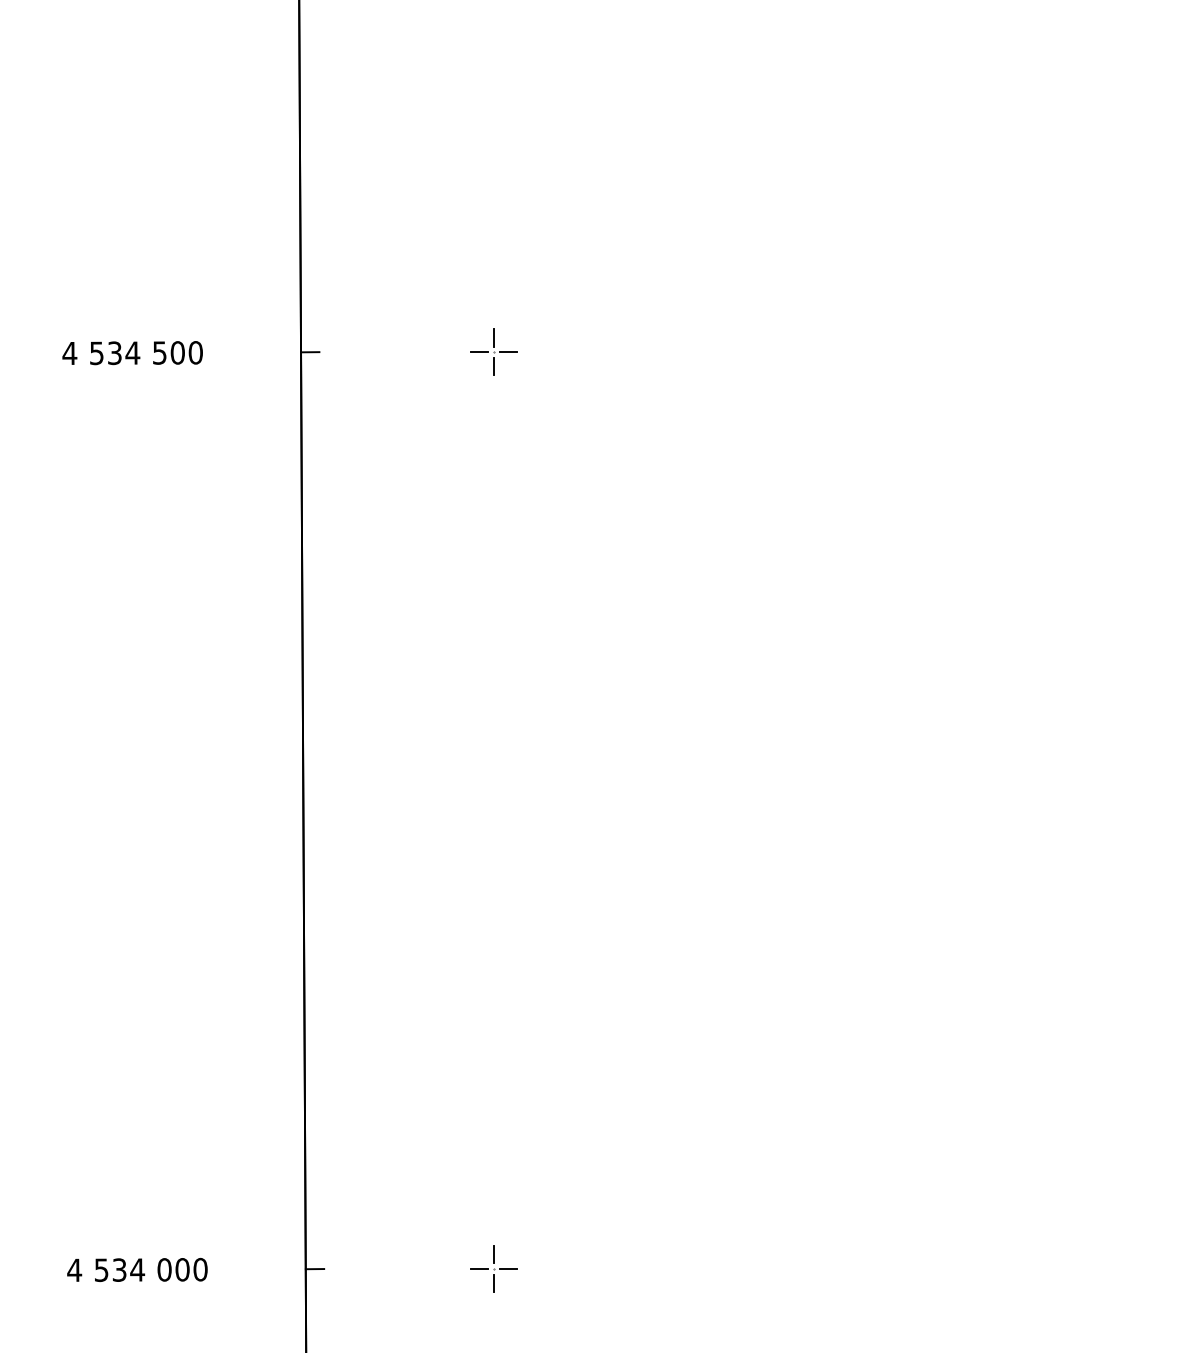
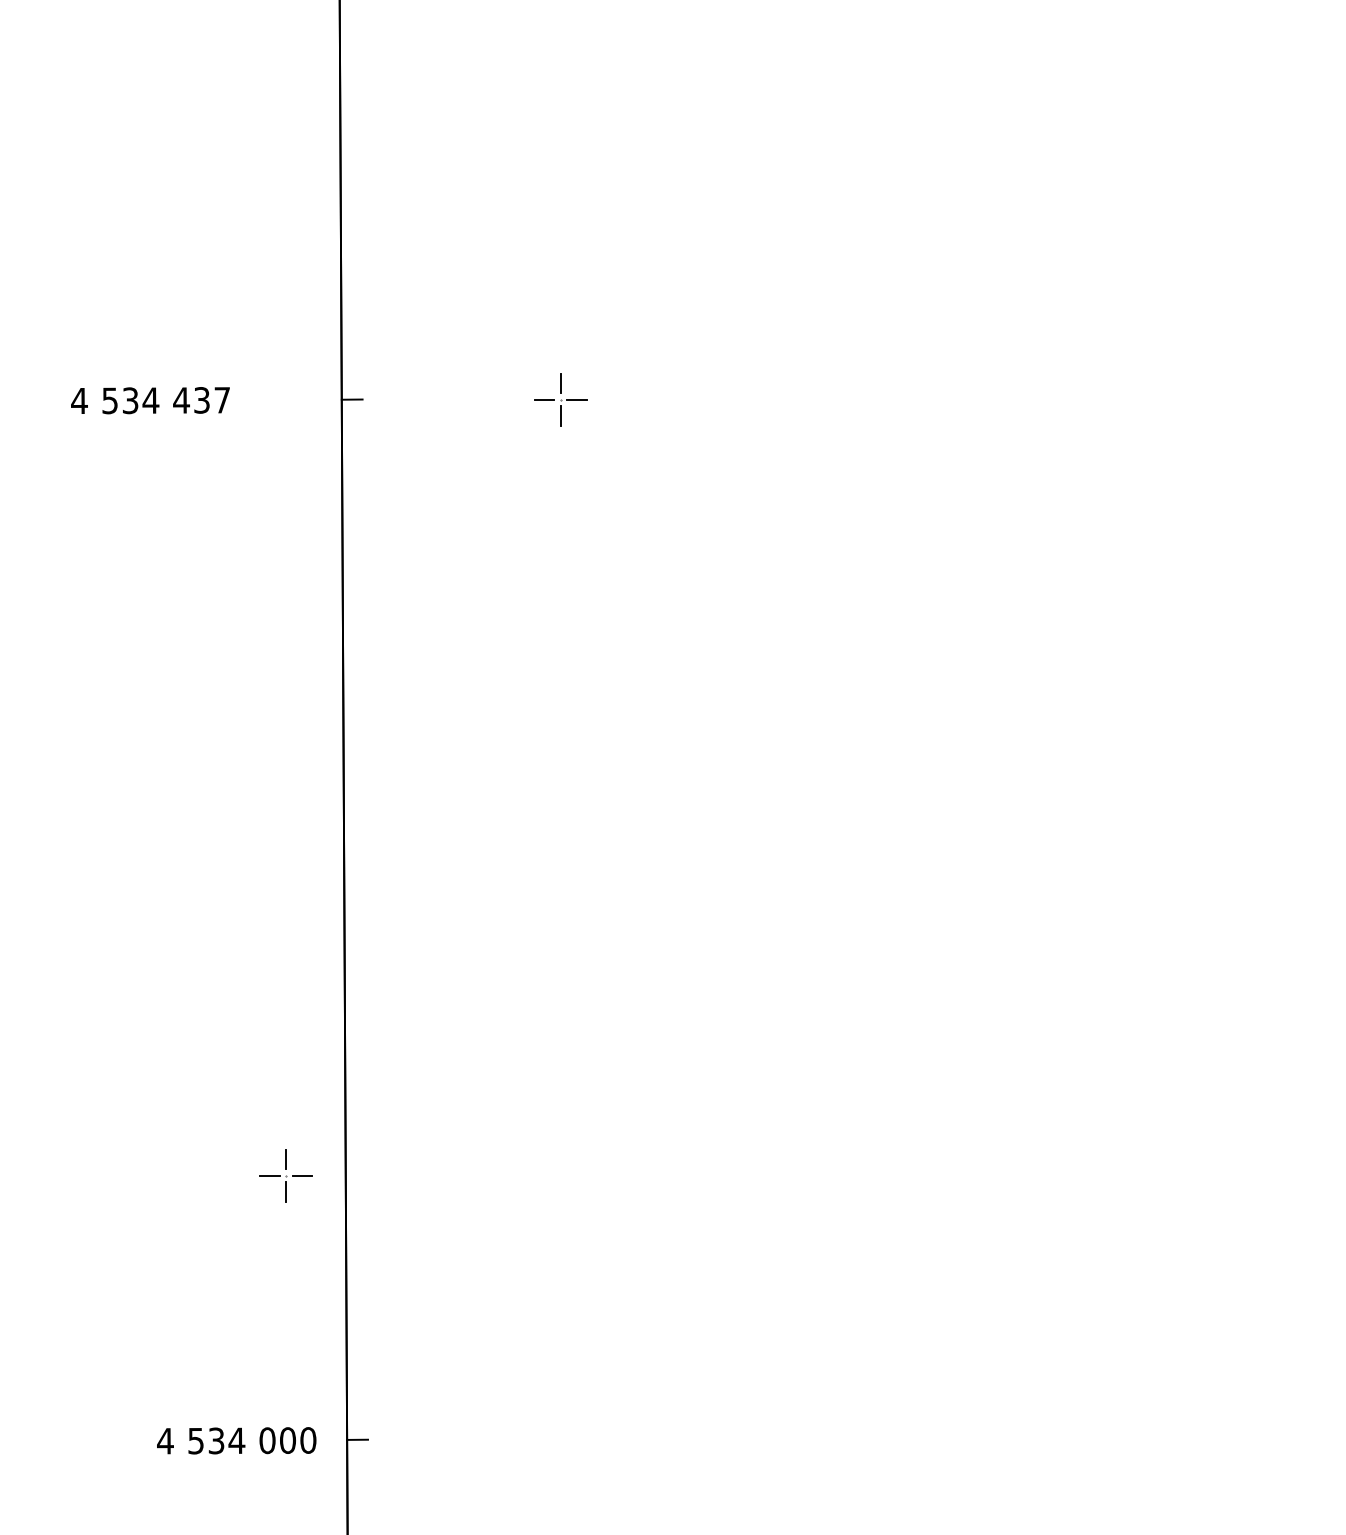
text: (177, 352) -> (201, 399), 500 -> 437
part: (493, 1268) -> (285, 1174), moved
text: (137, 1269) -> (236, 1440), moved

